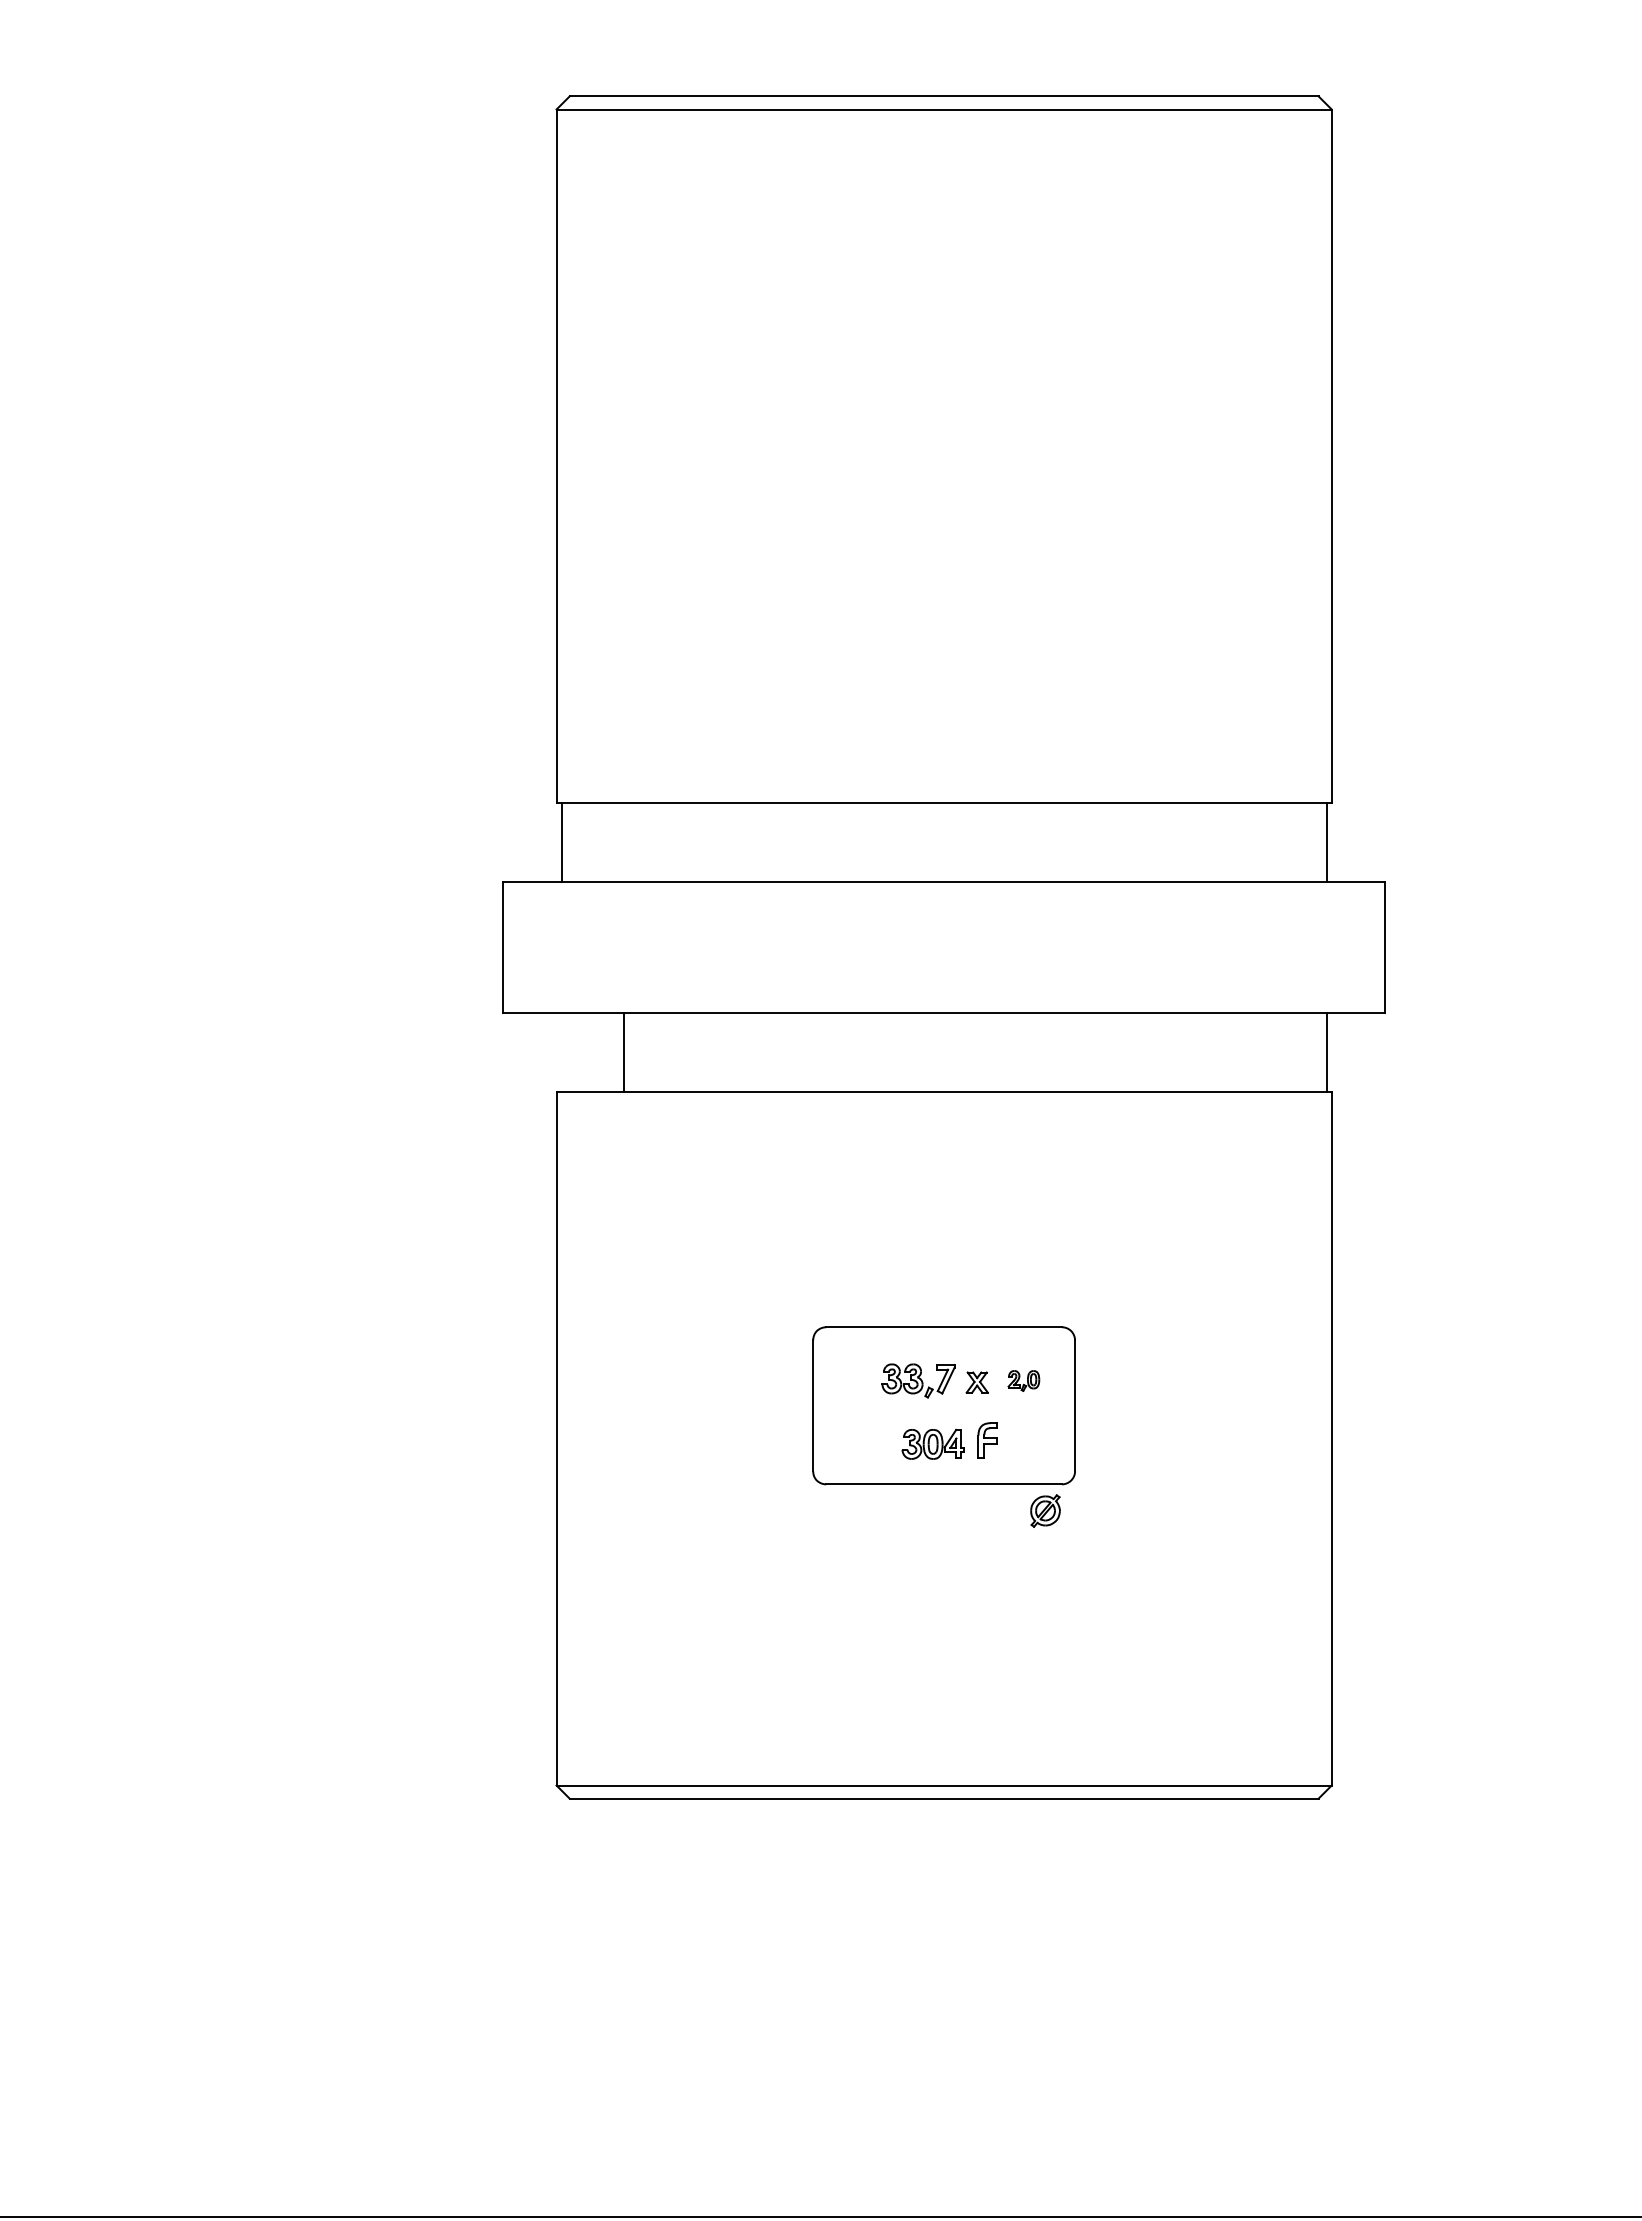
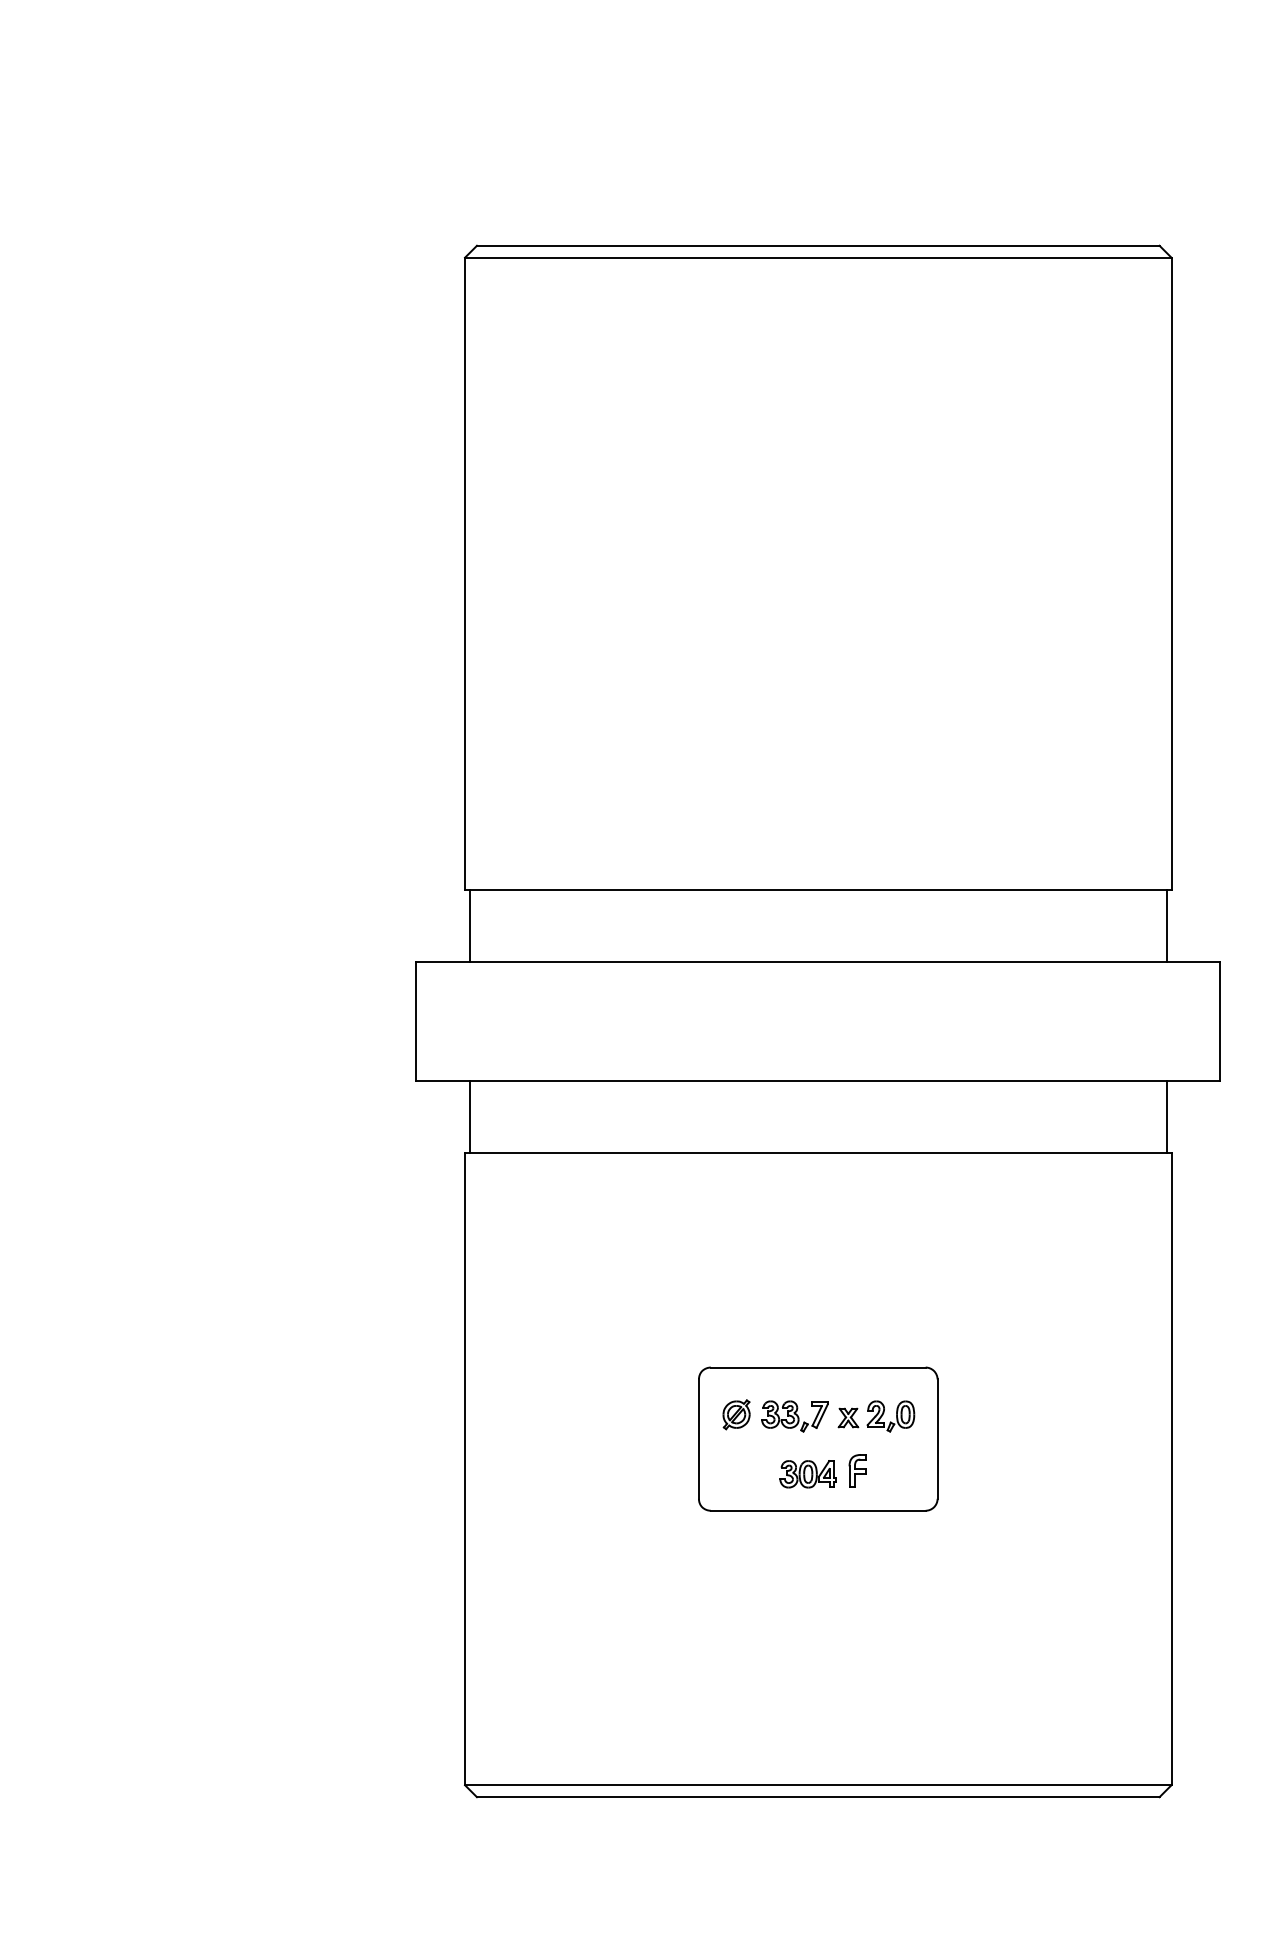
line: (623, 1052) -> (469, 1117), moved
part: (1023, 1380) -> (890, 1416), size x1.67
part: (1045, 1510) -> (736, 1414), moved

